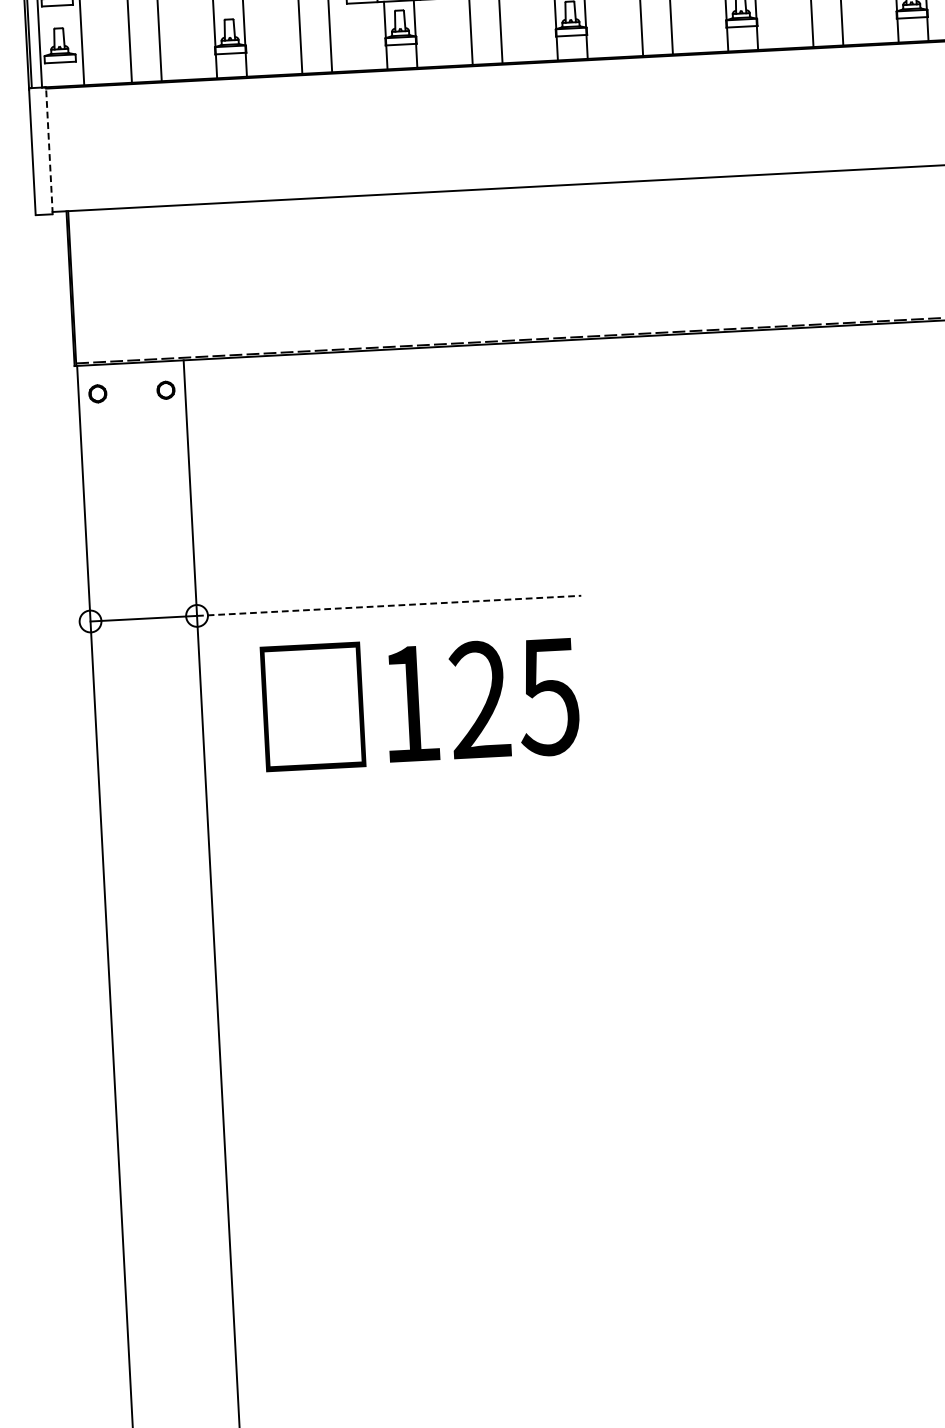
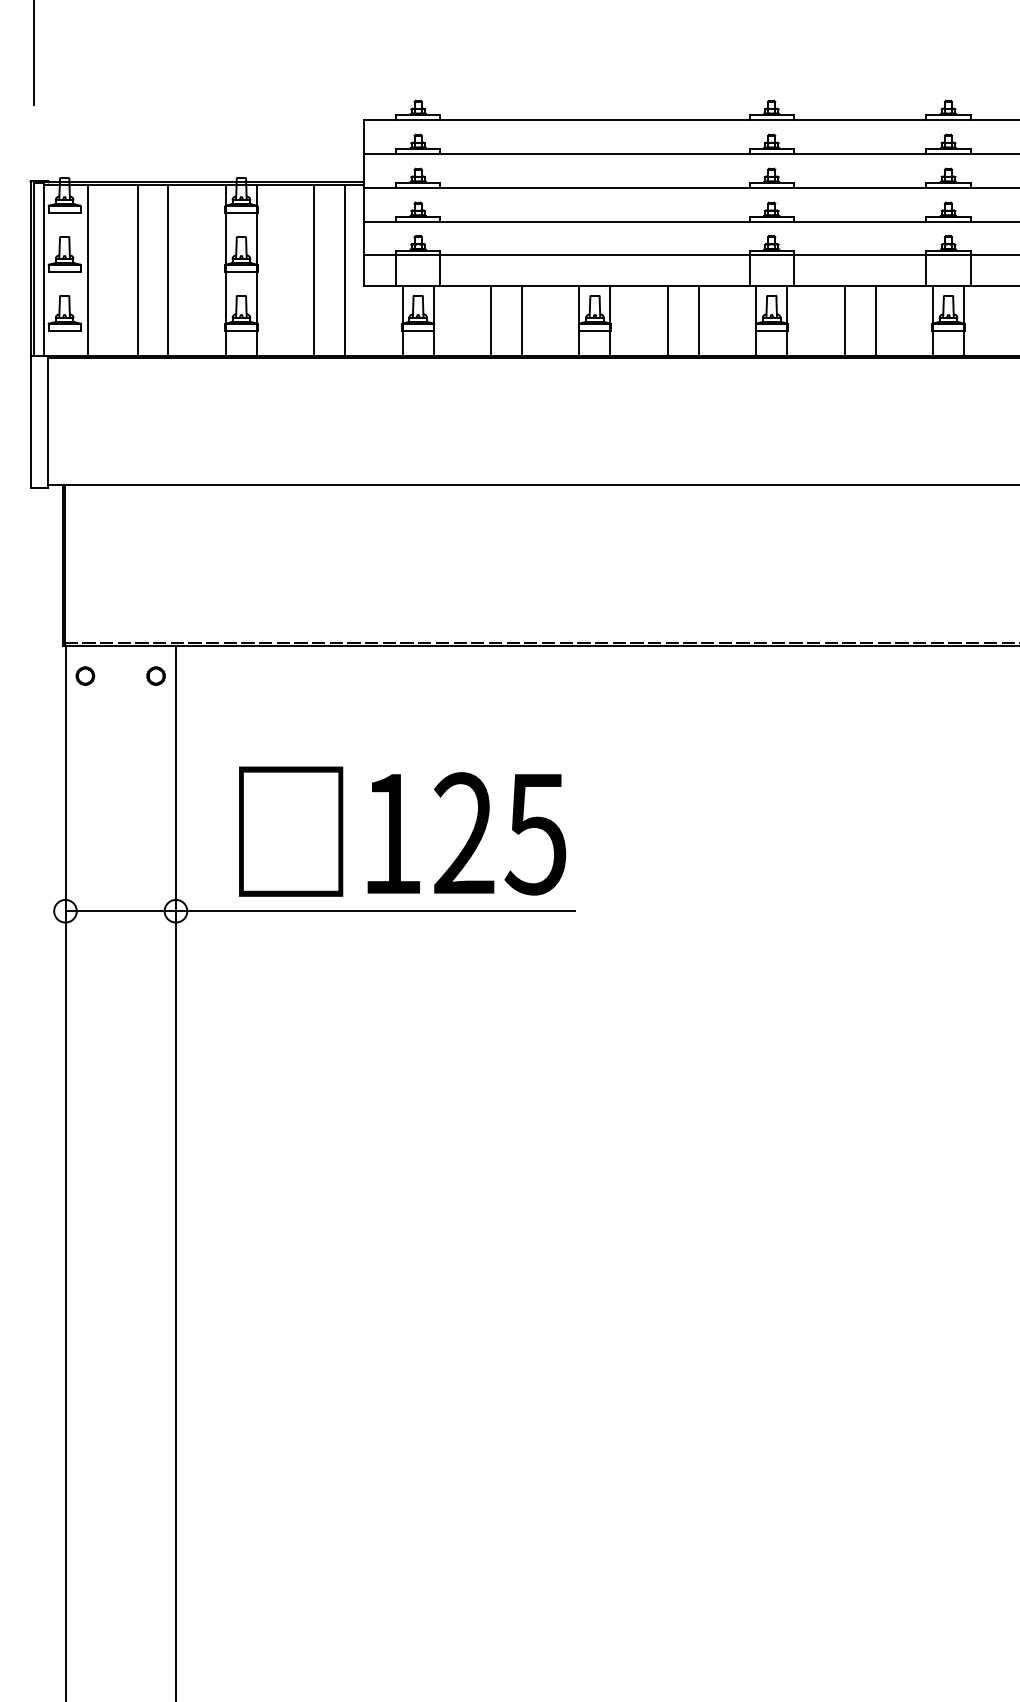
line: (49, 150) -> (48, 421), dashed -> solid
line: (389, 606) -> (375, 911), dashed -> solid
text: (420, 701) -> (402, 831), moved

